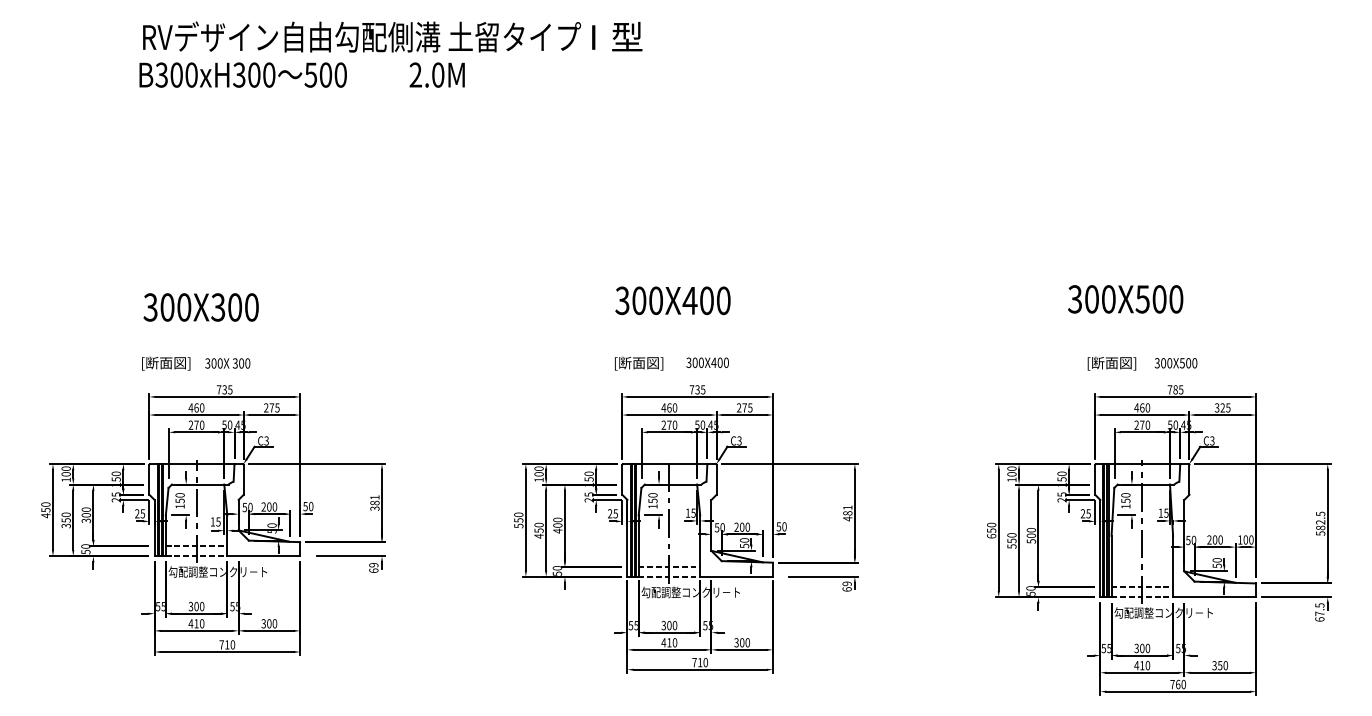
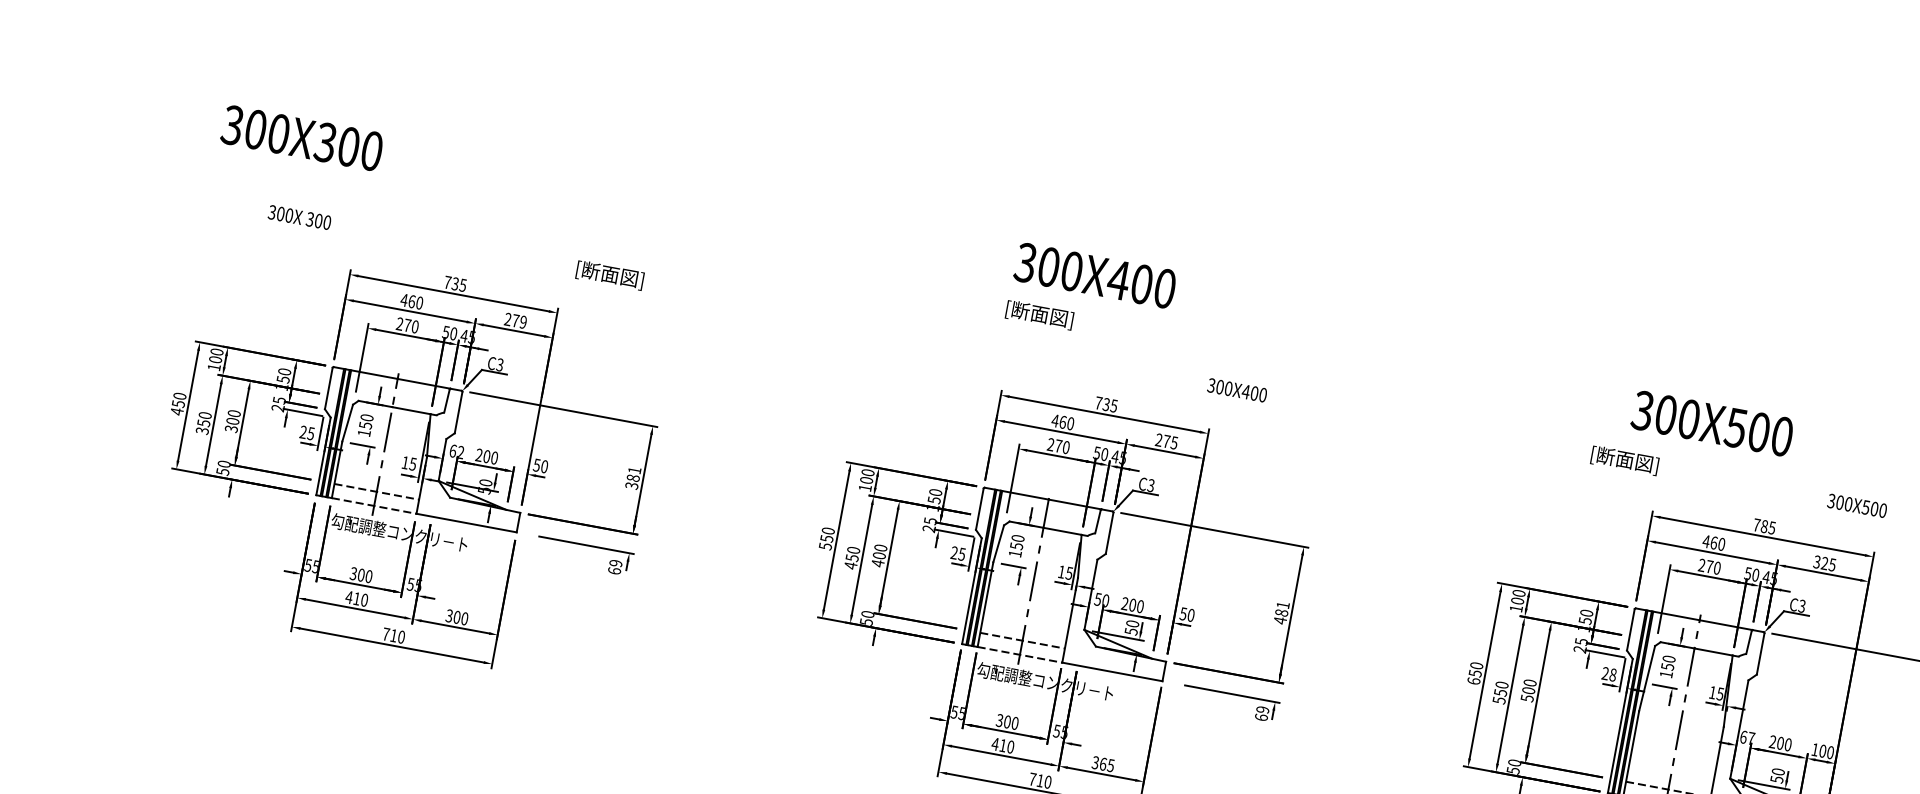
text: (1125, 299) -> (1712, 423), moved
text: (200, 307) -> (301, 138), moved
text: (707, 362) -> (1237, 389), moved
text: (166, 363) -> (610, 275), moved
text: (227, 363) -> (299, 217), moved
text: (639, 363) -> (1040, 314), moved
text: (1111, 363) -> (1624, 460), moved
text: (1175, 363) -> (1856, 506), moved
text: (277, 407) -> (523, 321), 275 -> 279
text: (247, 507) -> (456, 451), 50 -> 62
text: (1088, 513) -> (1613, 674), 25 -> 28
text: (1191, 540) -> (1747, 738), 50 -> 67
text: (745, 642) -> (1107, 764), 300 -> 365

